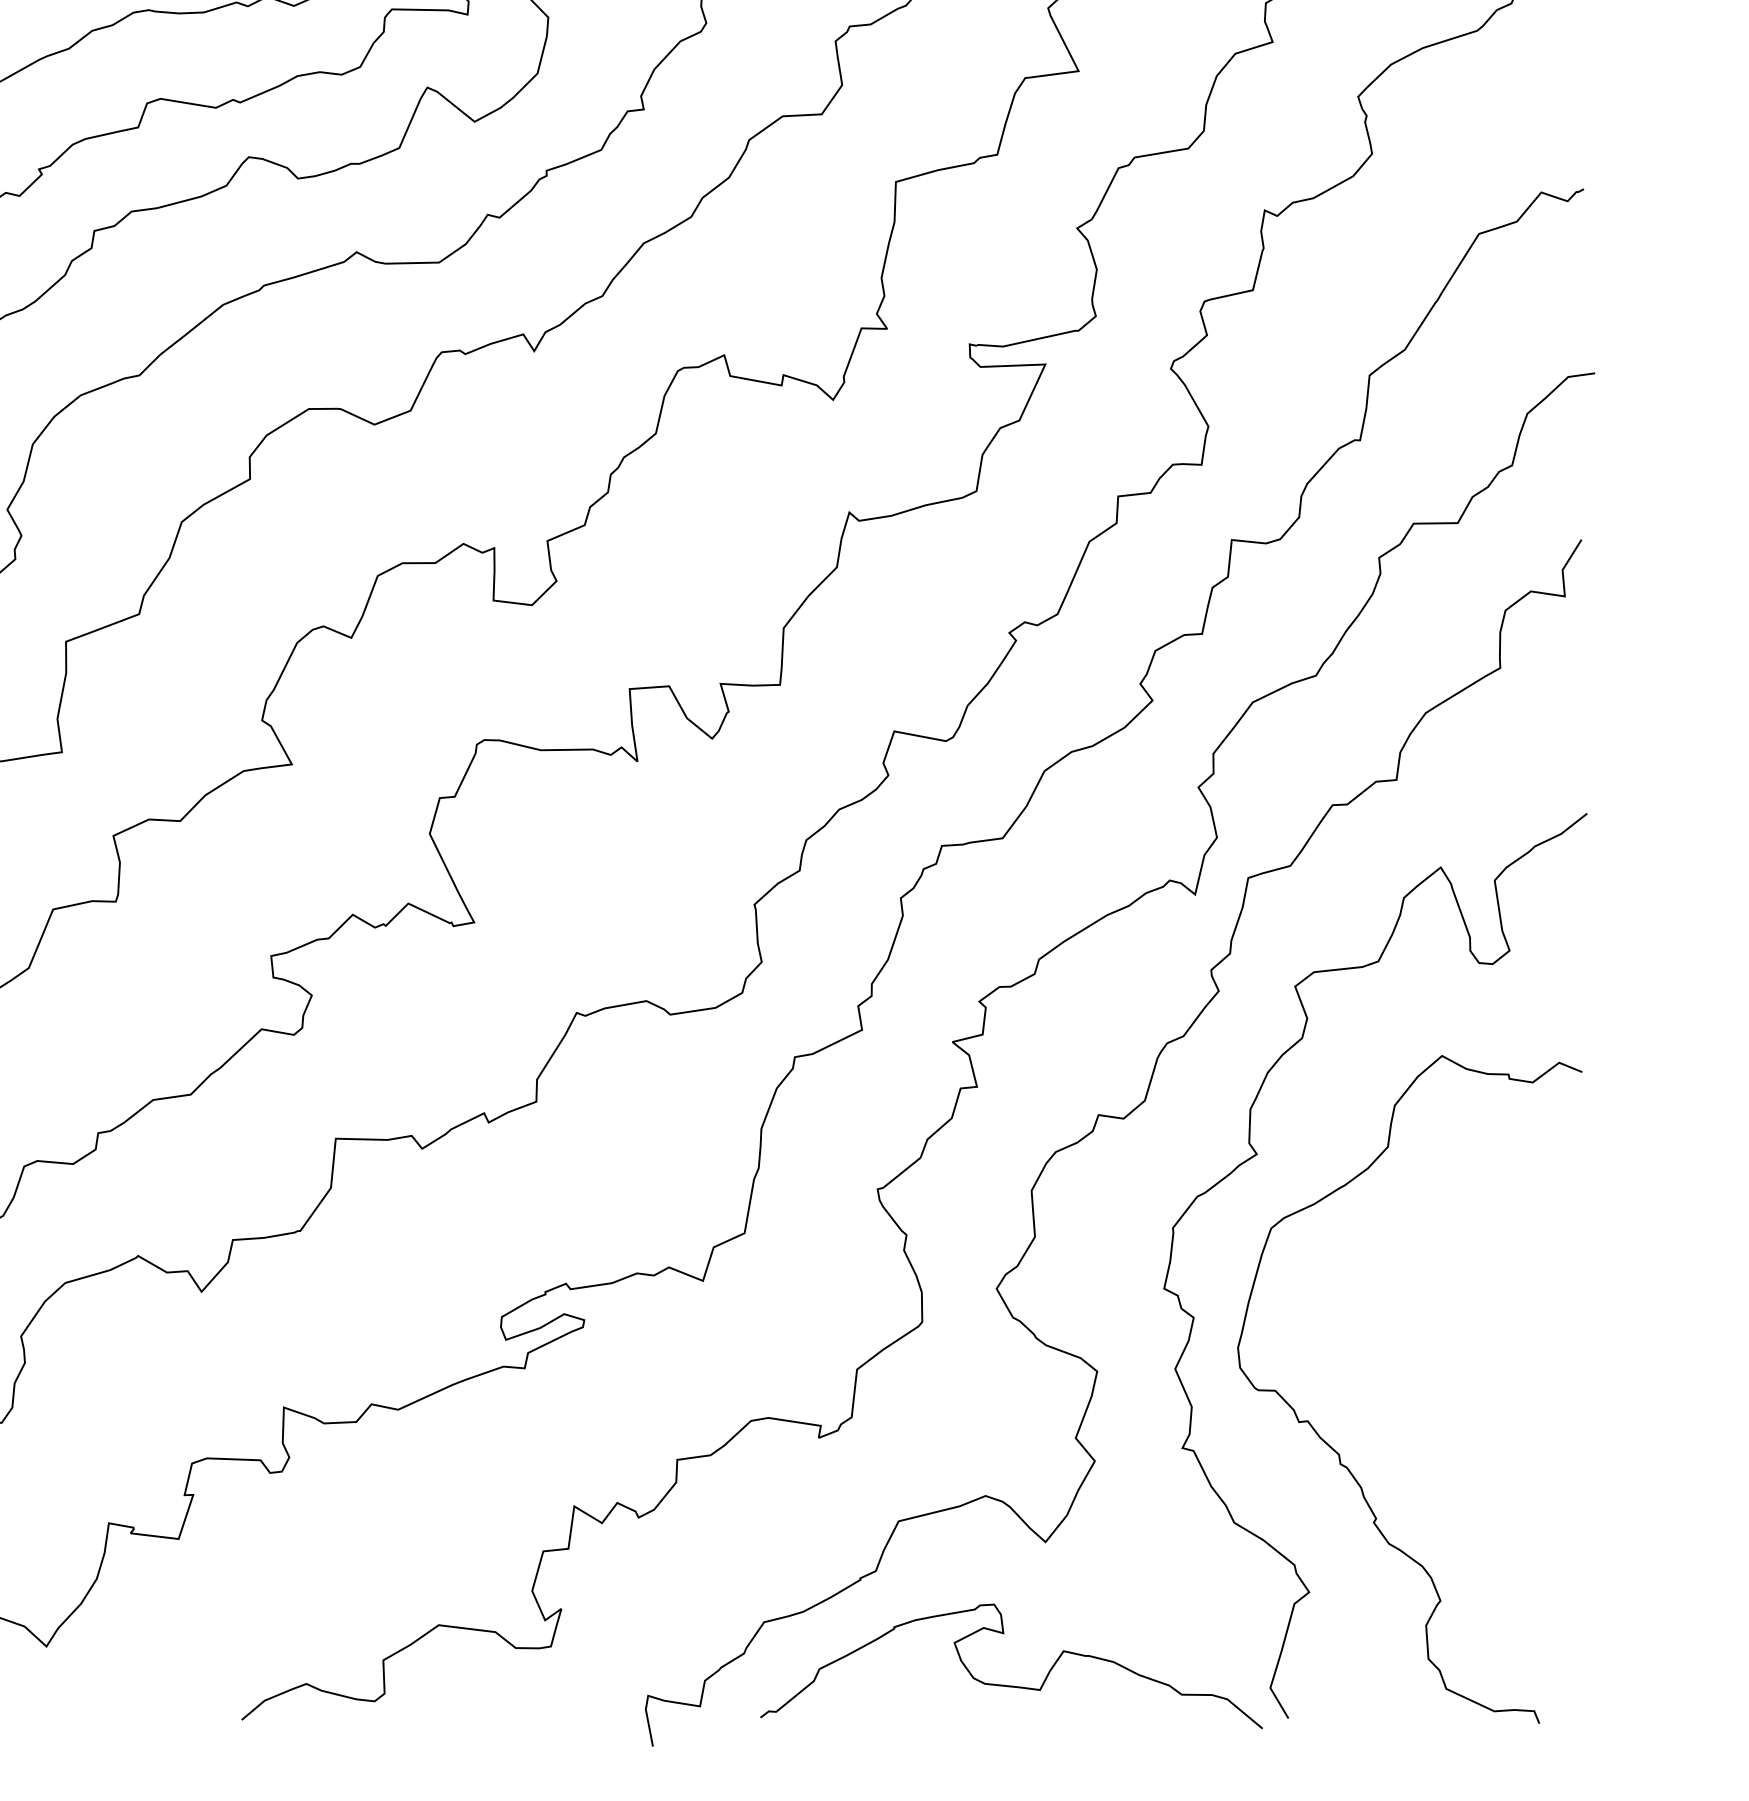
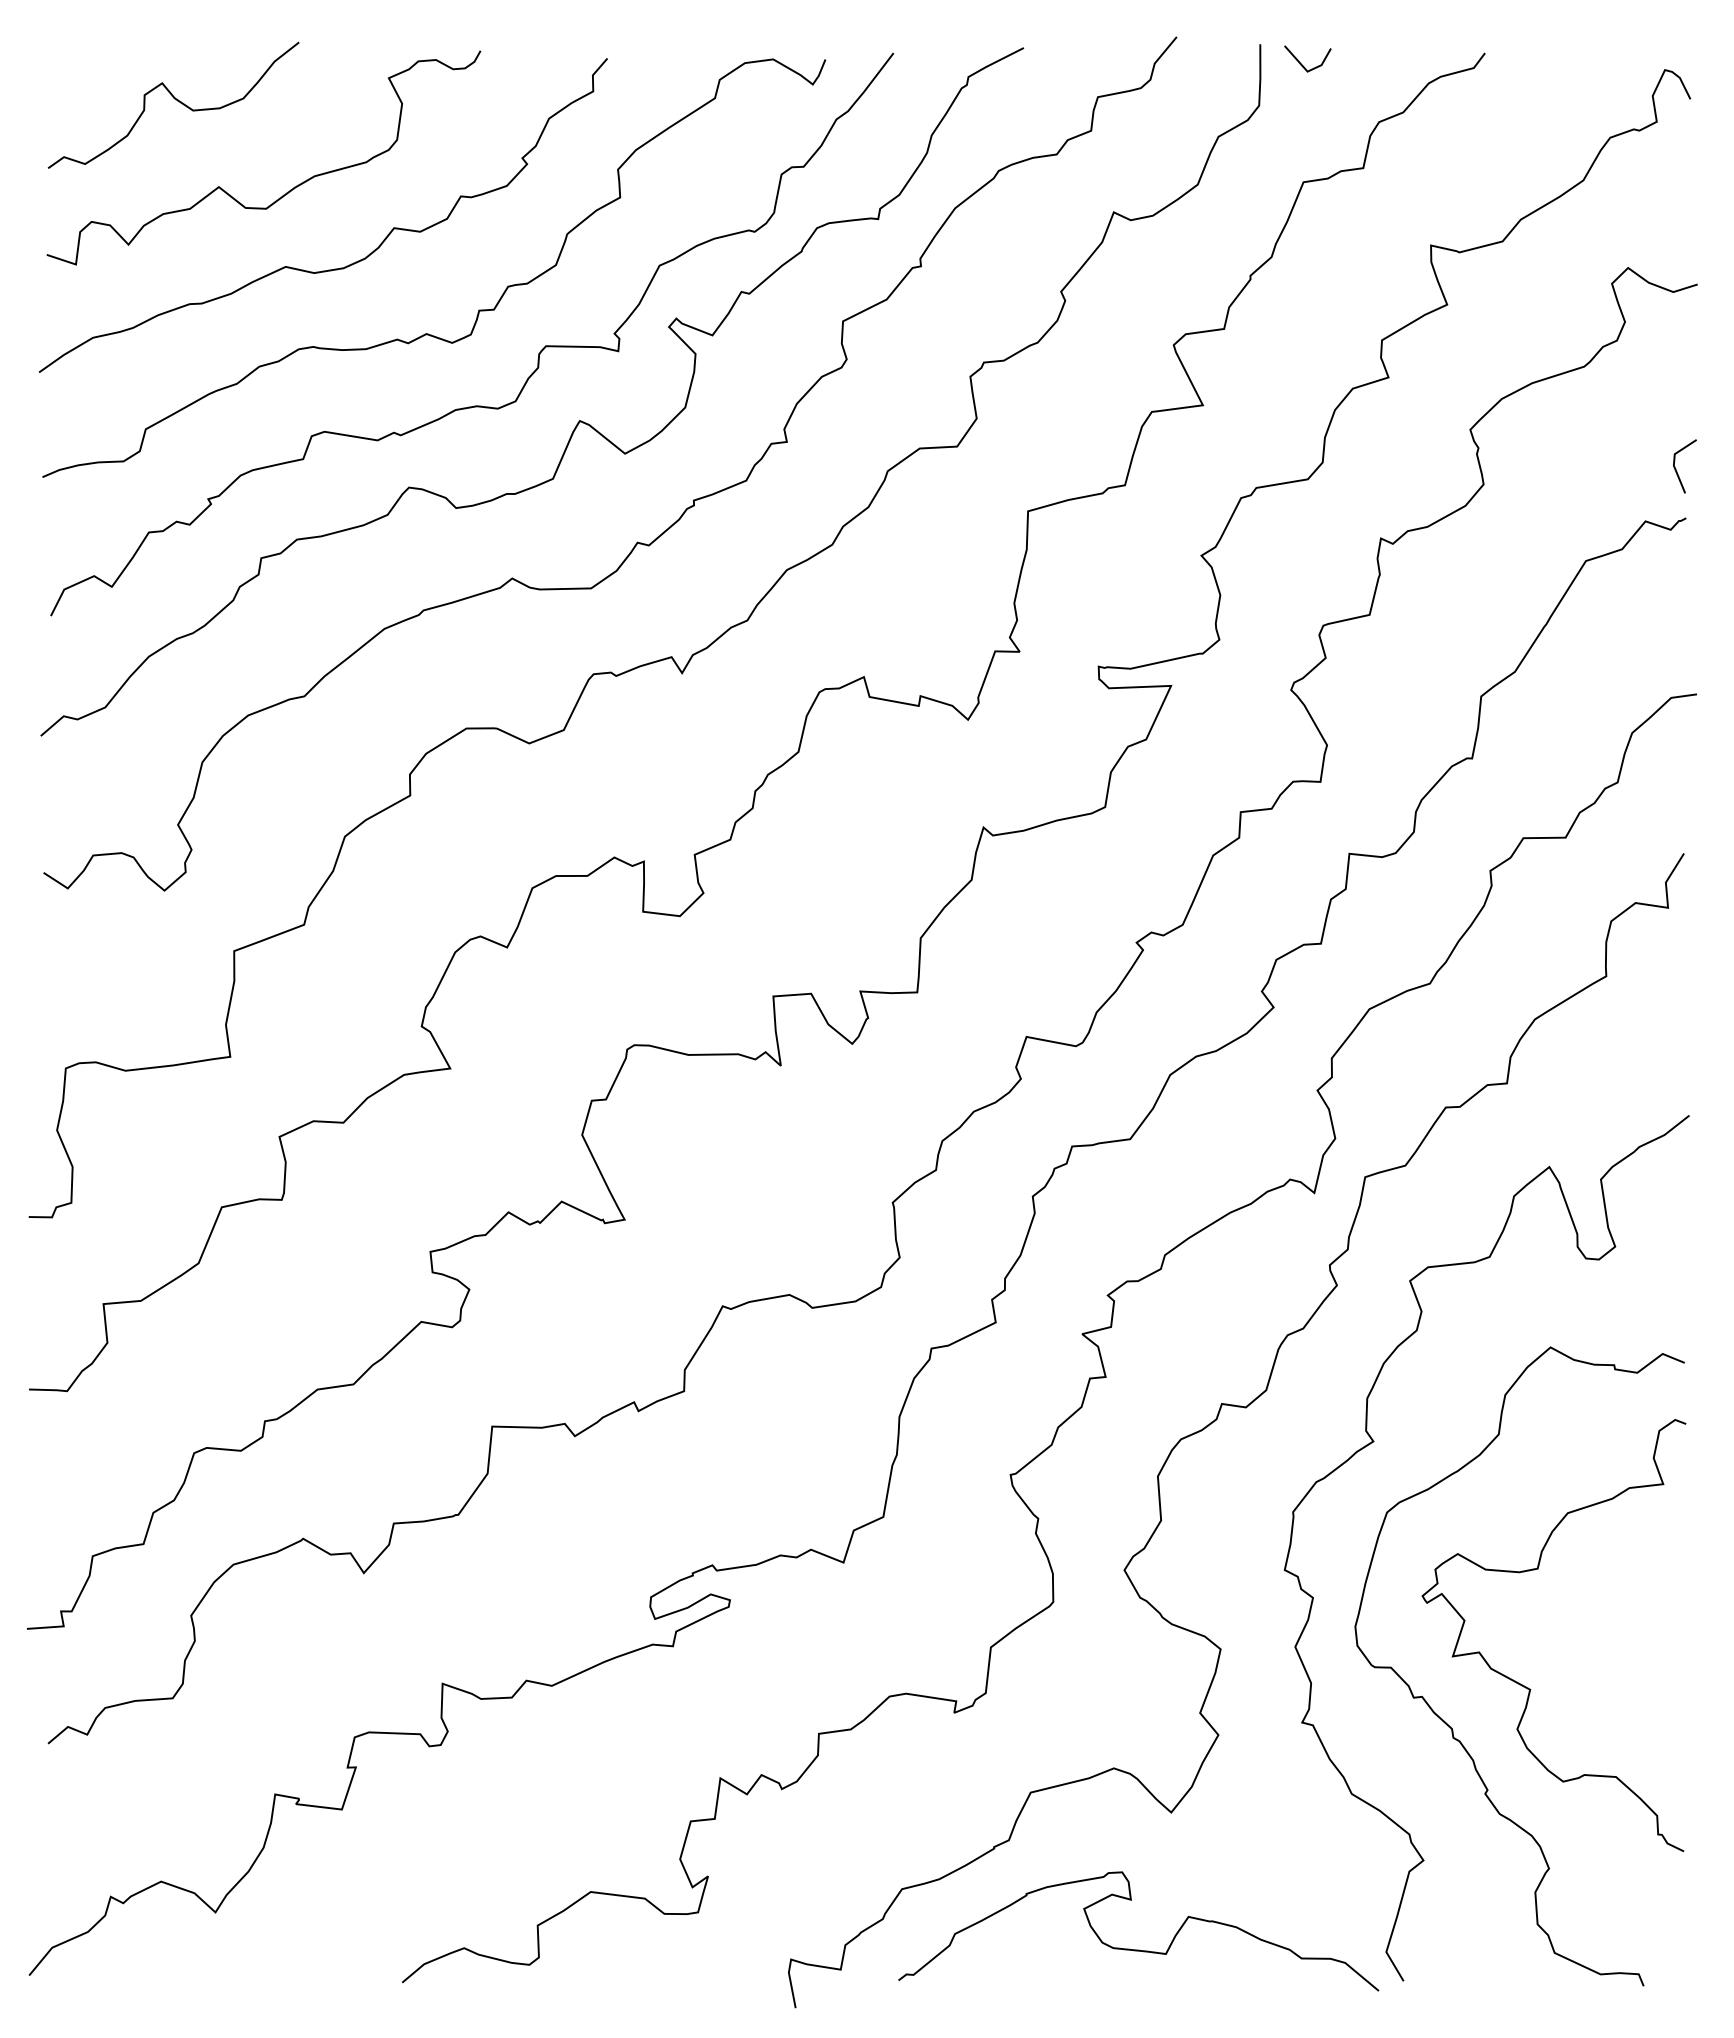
line: (1573, 138) -> (1676, 469), added
curve: (1418, 1411) -> (1528, 1687), added

